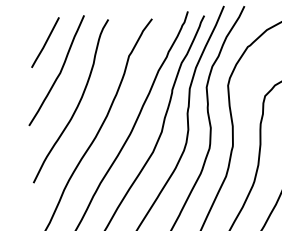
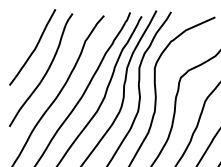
line: (44, 42) -> (25, 26), removed

